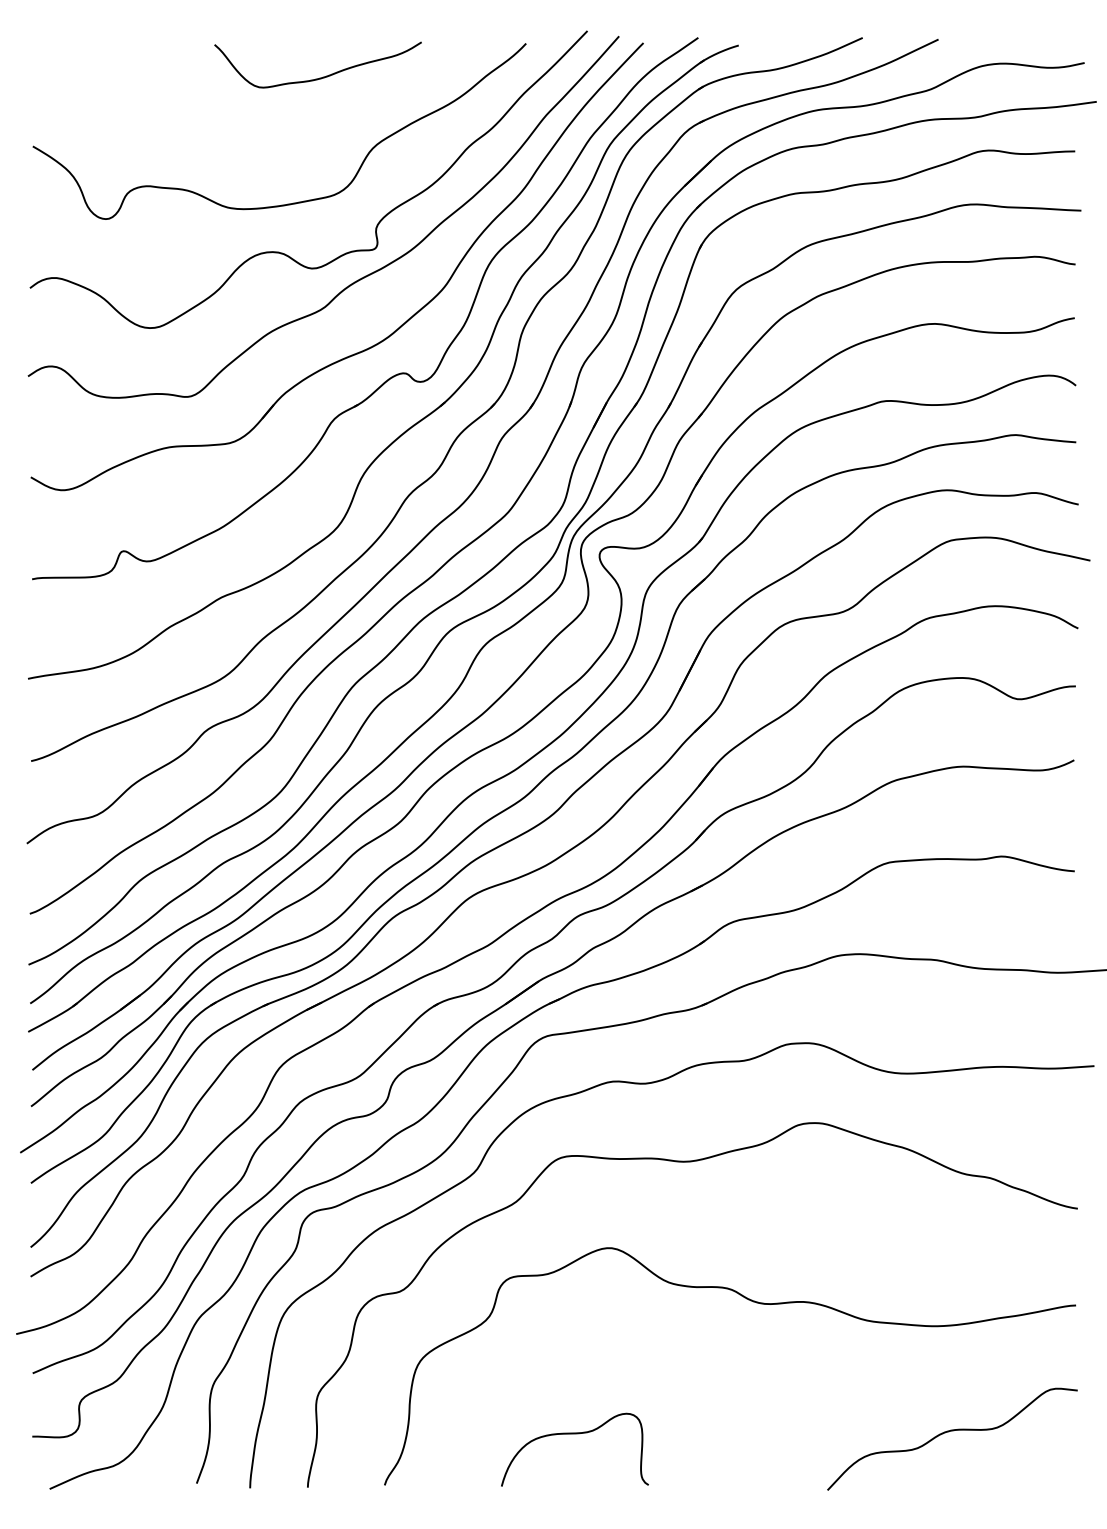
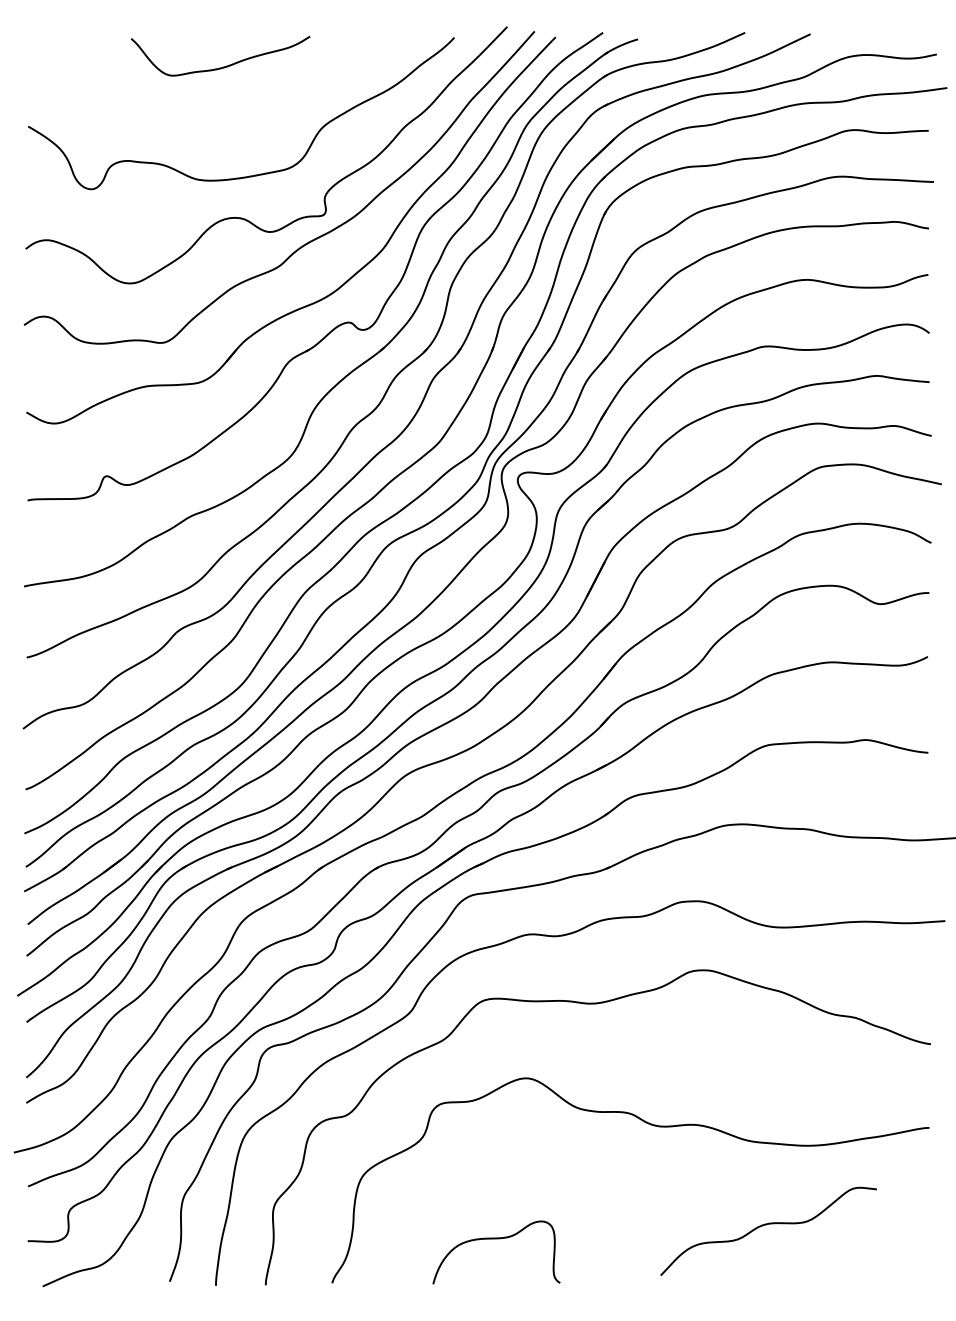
curve: (321, 76) -> (223, 66), moved
curve: (949, 1432) -> (766, 1225), moved

